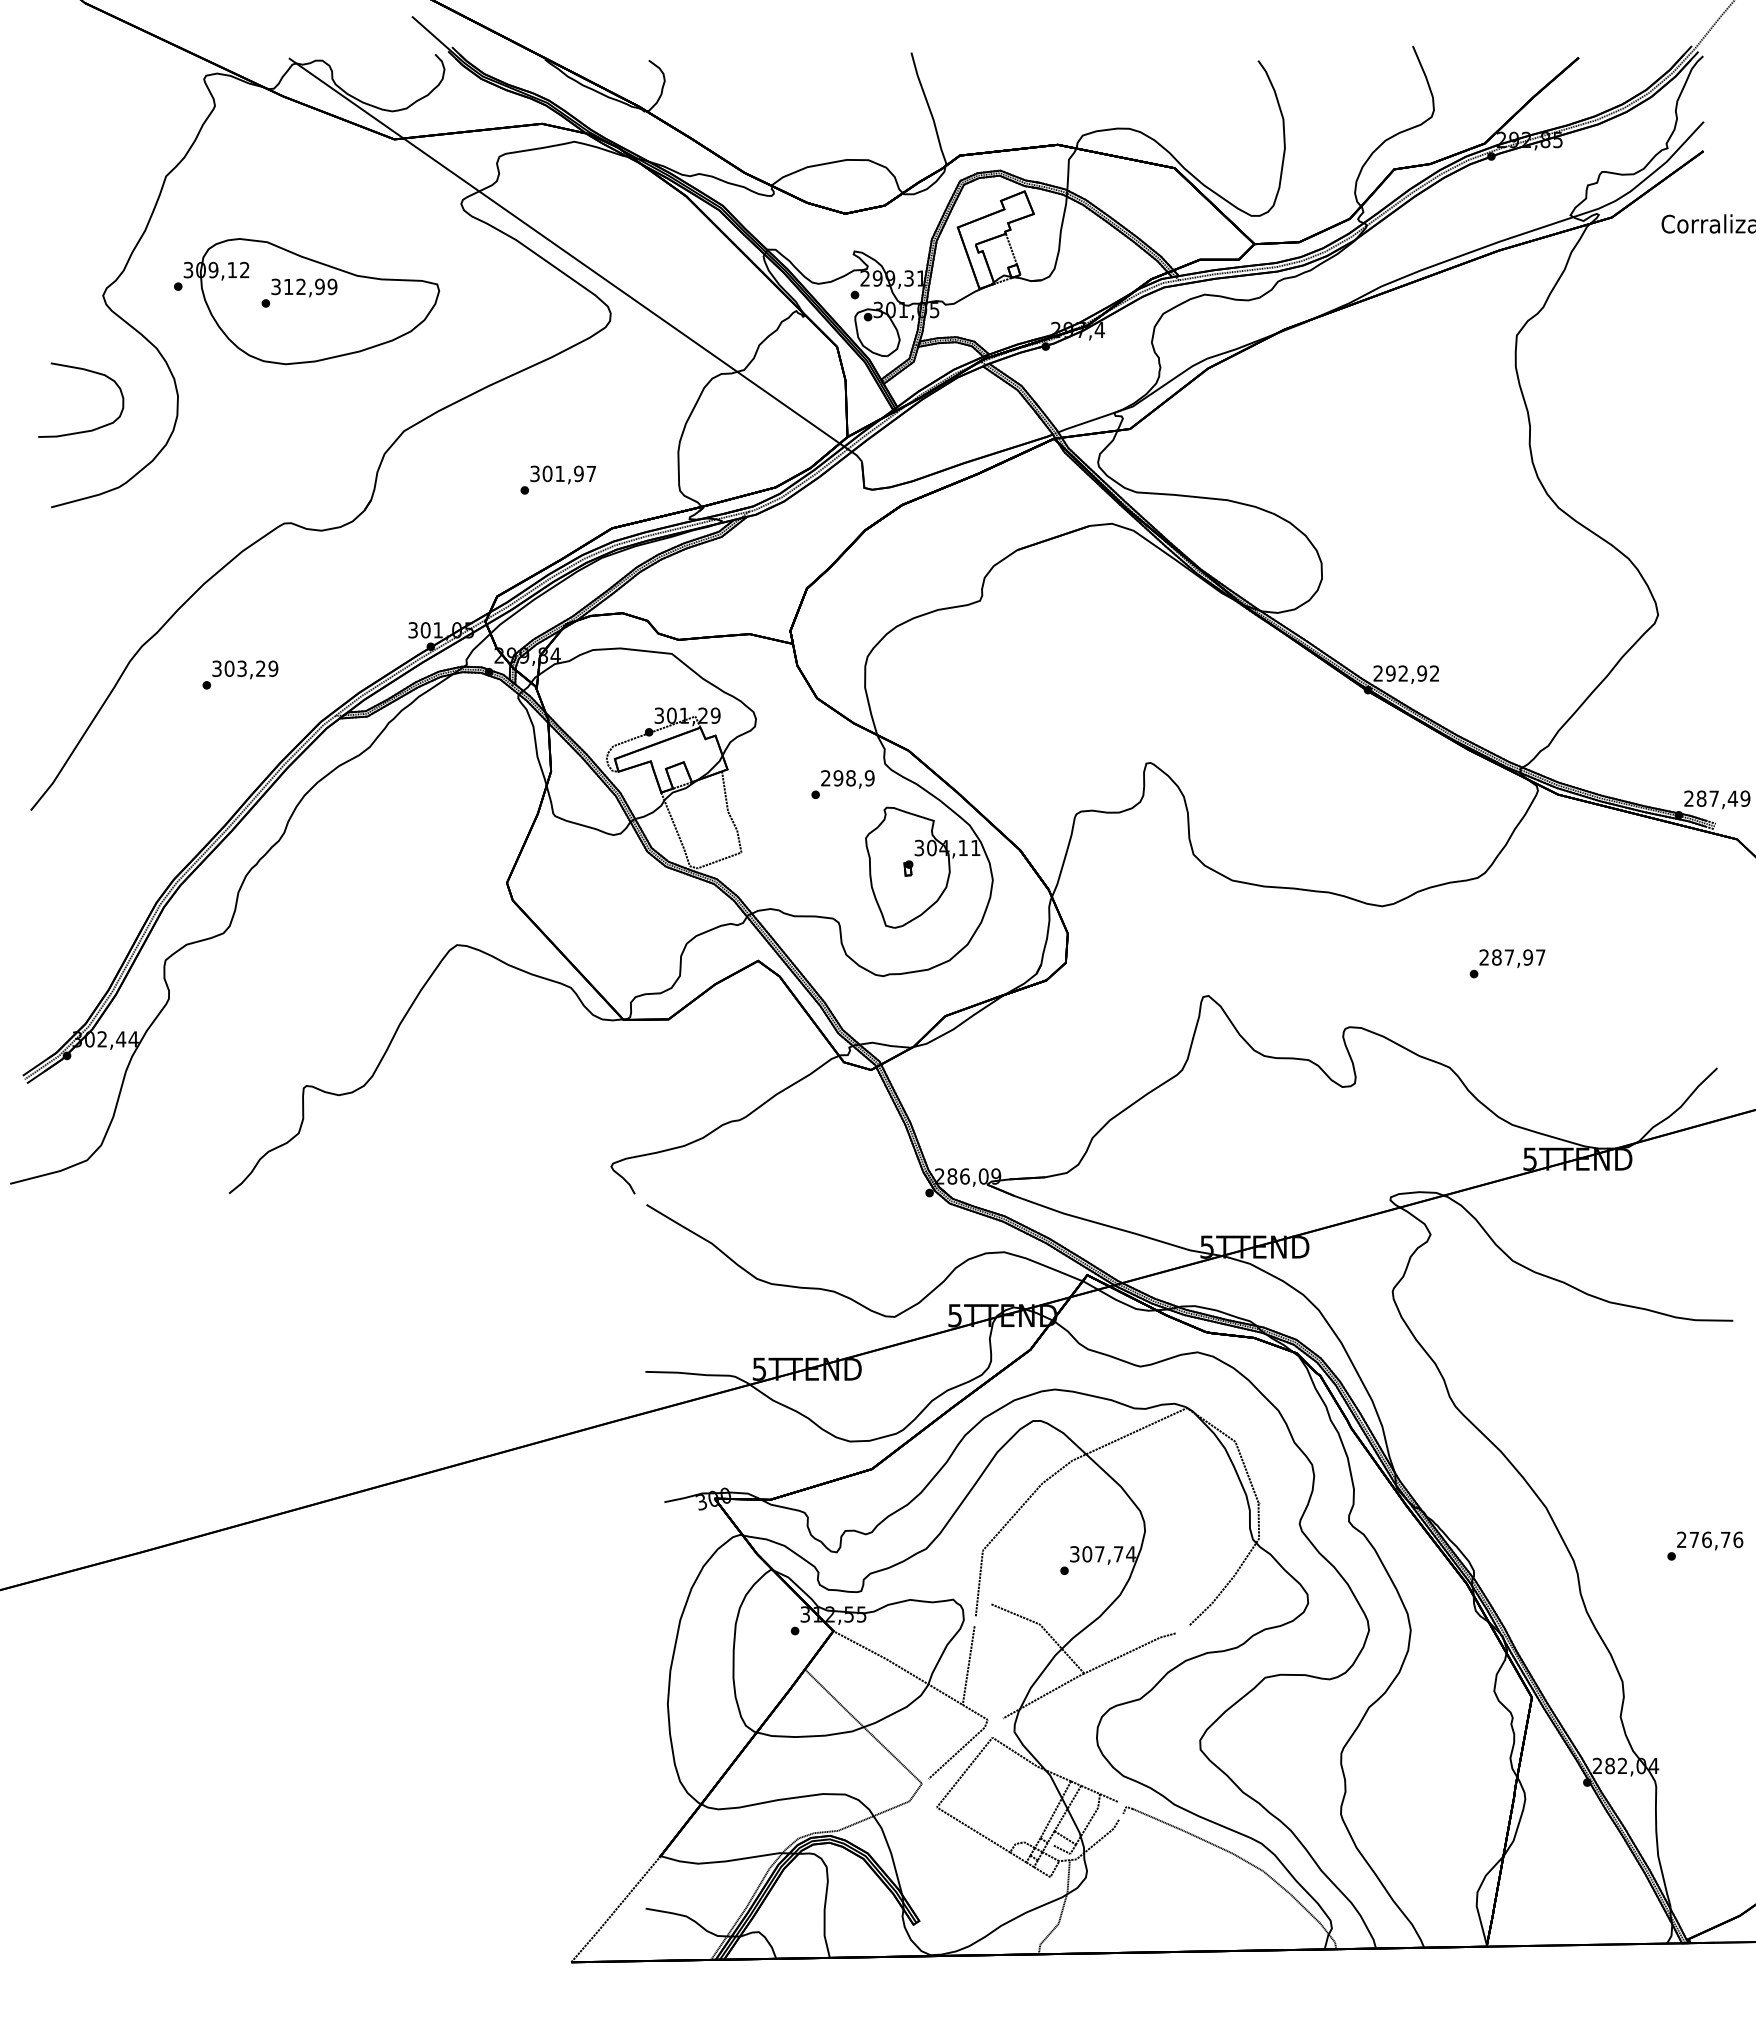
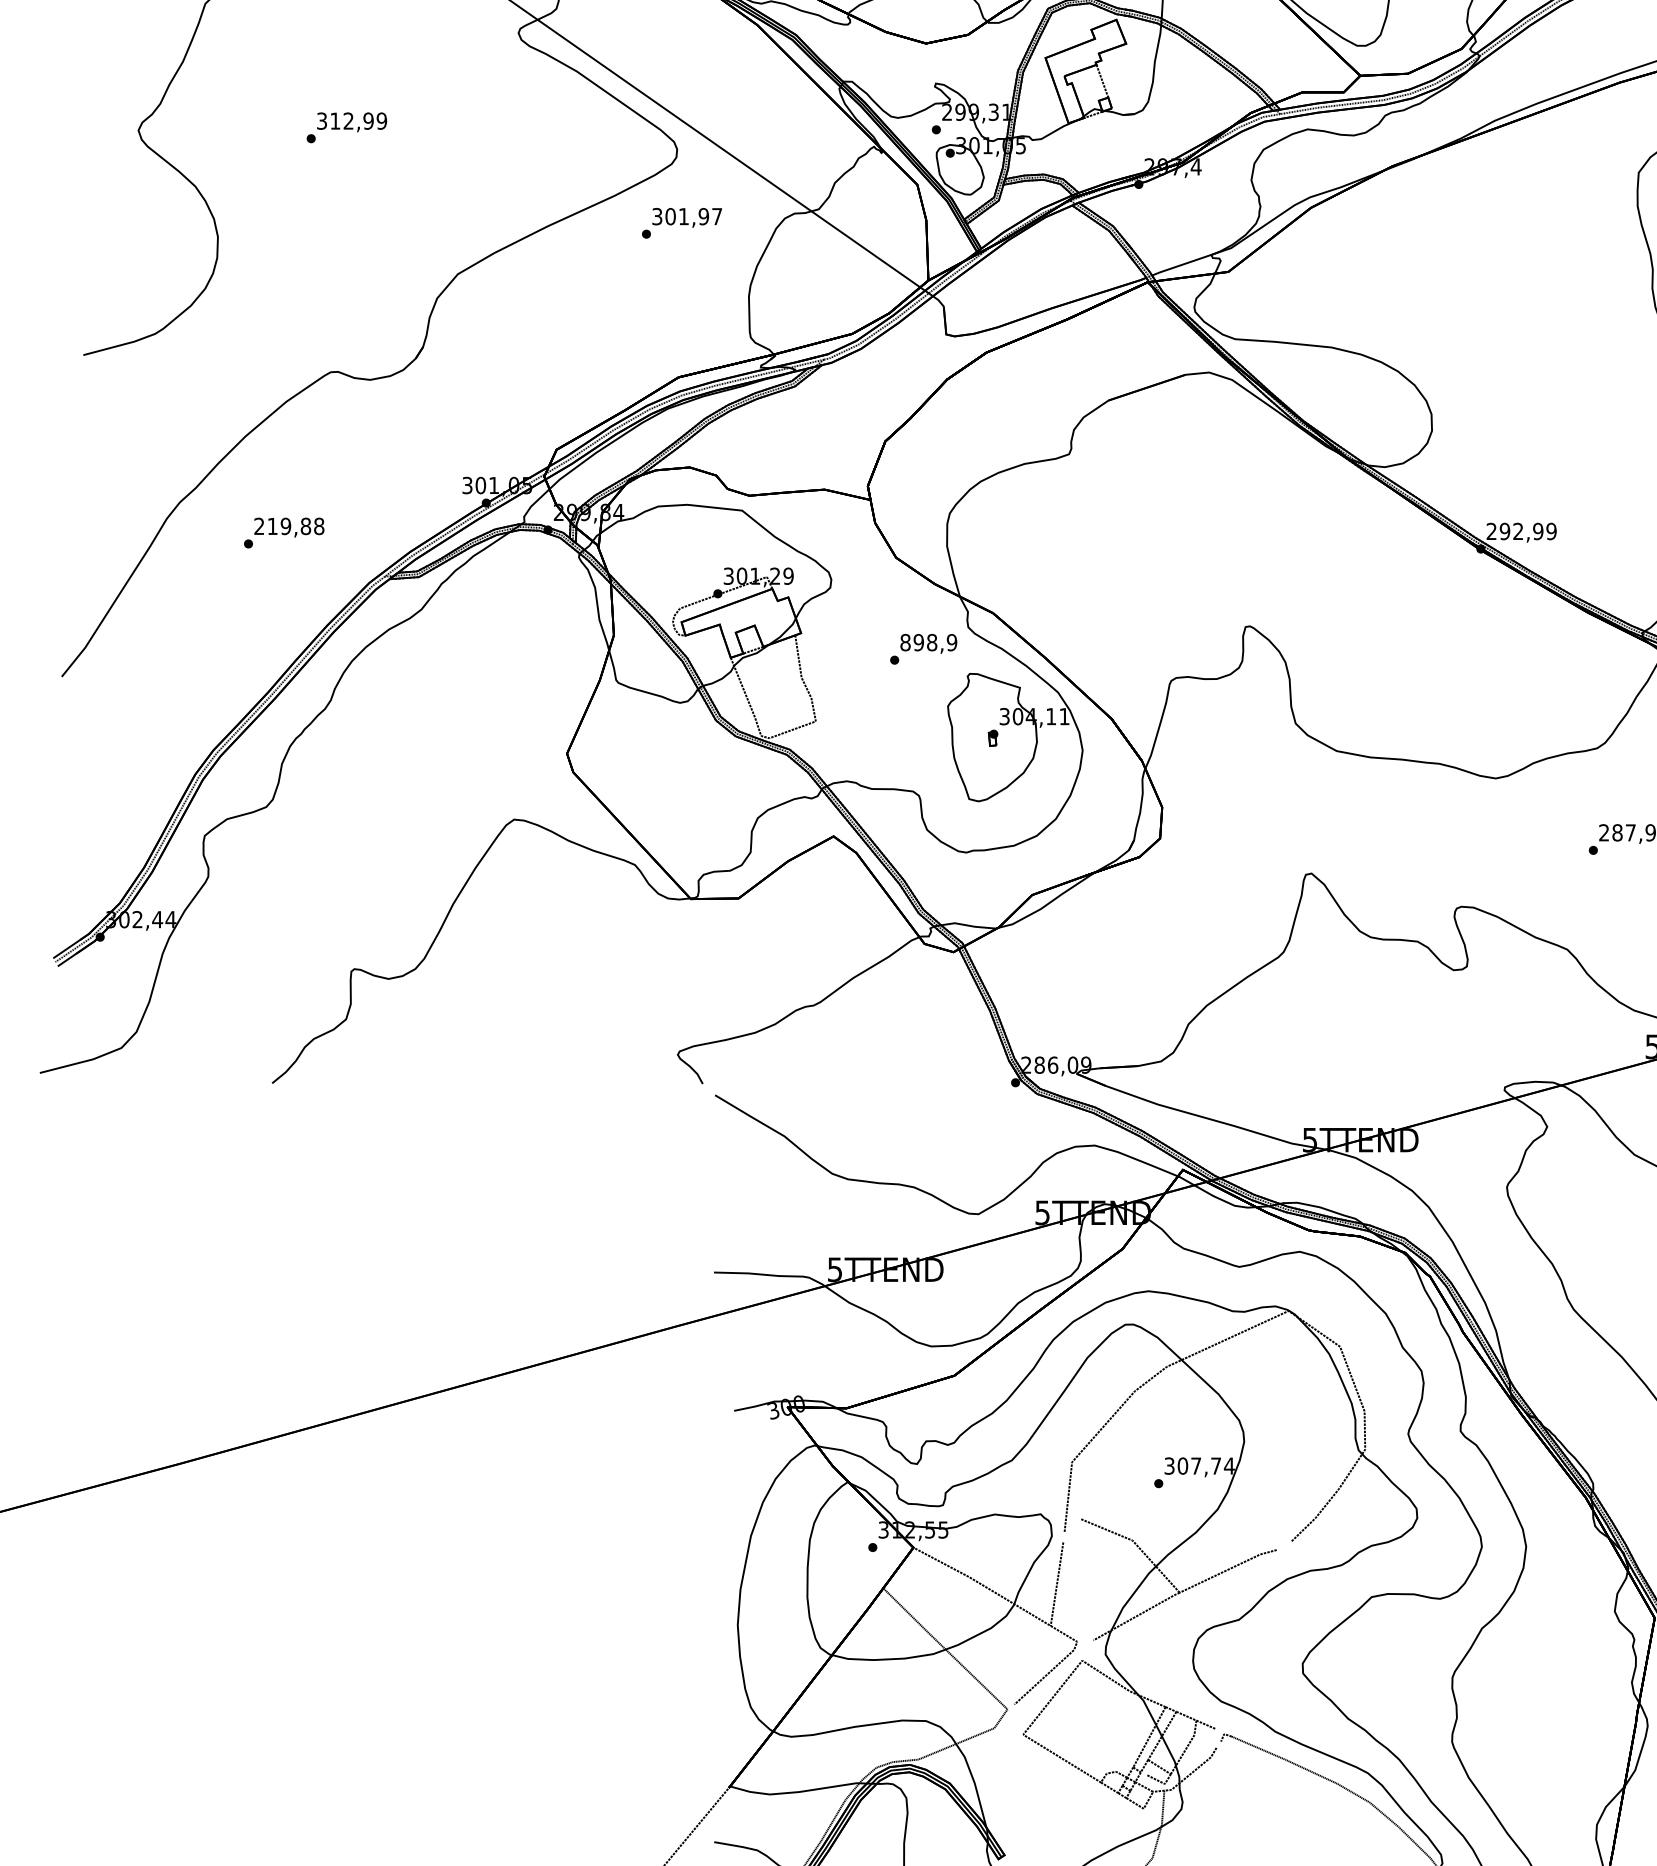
part: (306, 301) -> (354, 136), removed
part: (90, 372) -> (125, 211), removed
text: (557, 479) -> (681, 222), moved
text: (245, 668) -> (289, 526), 303,29 -> 219,88
text: (1434, 673) -> (1551, 531), 292,92 -> 292,99
text: (825, 778) -> (905, 642), 298,9 -> 898,9

